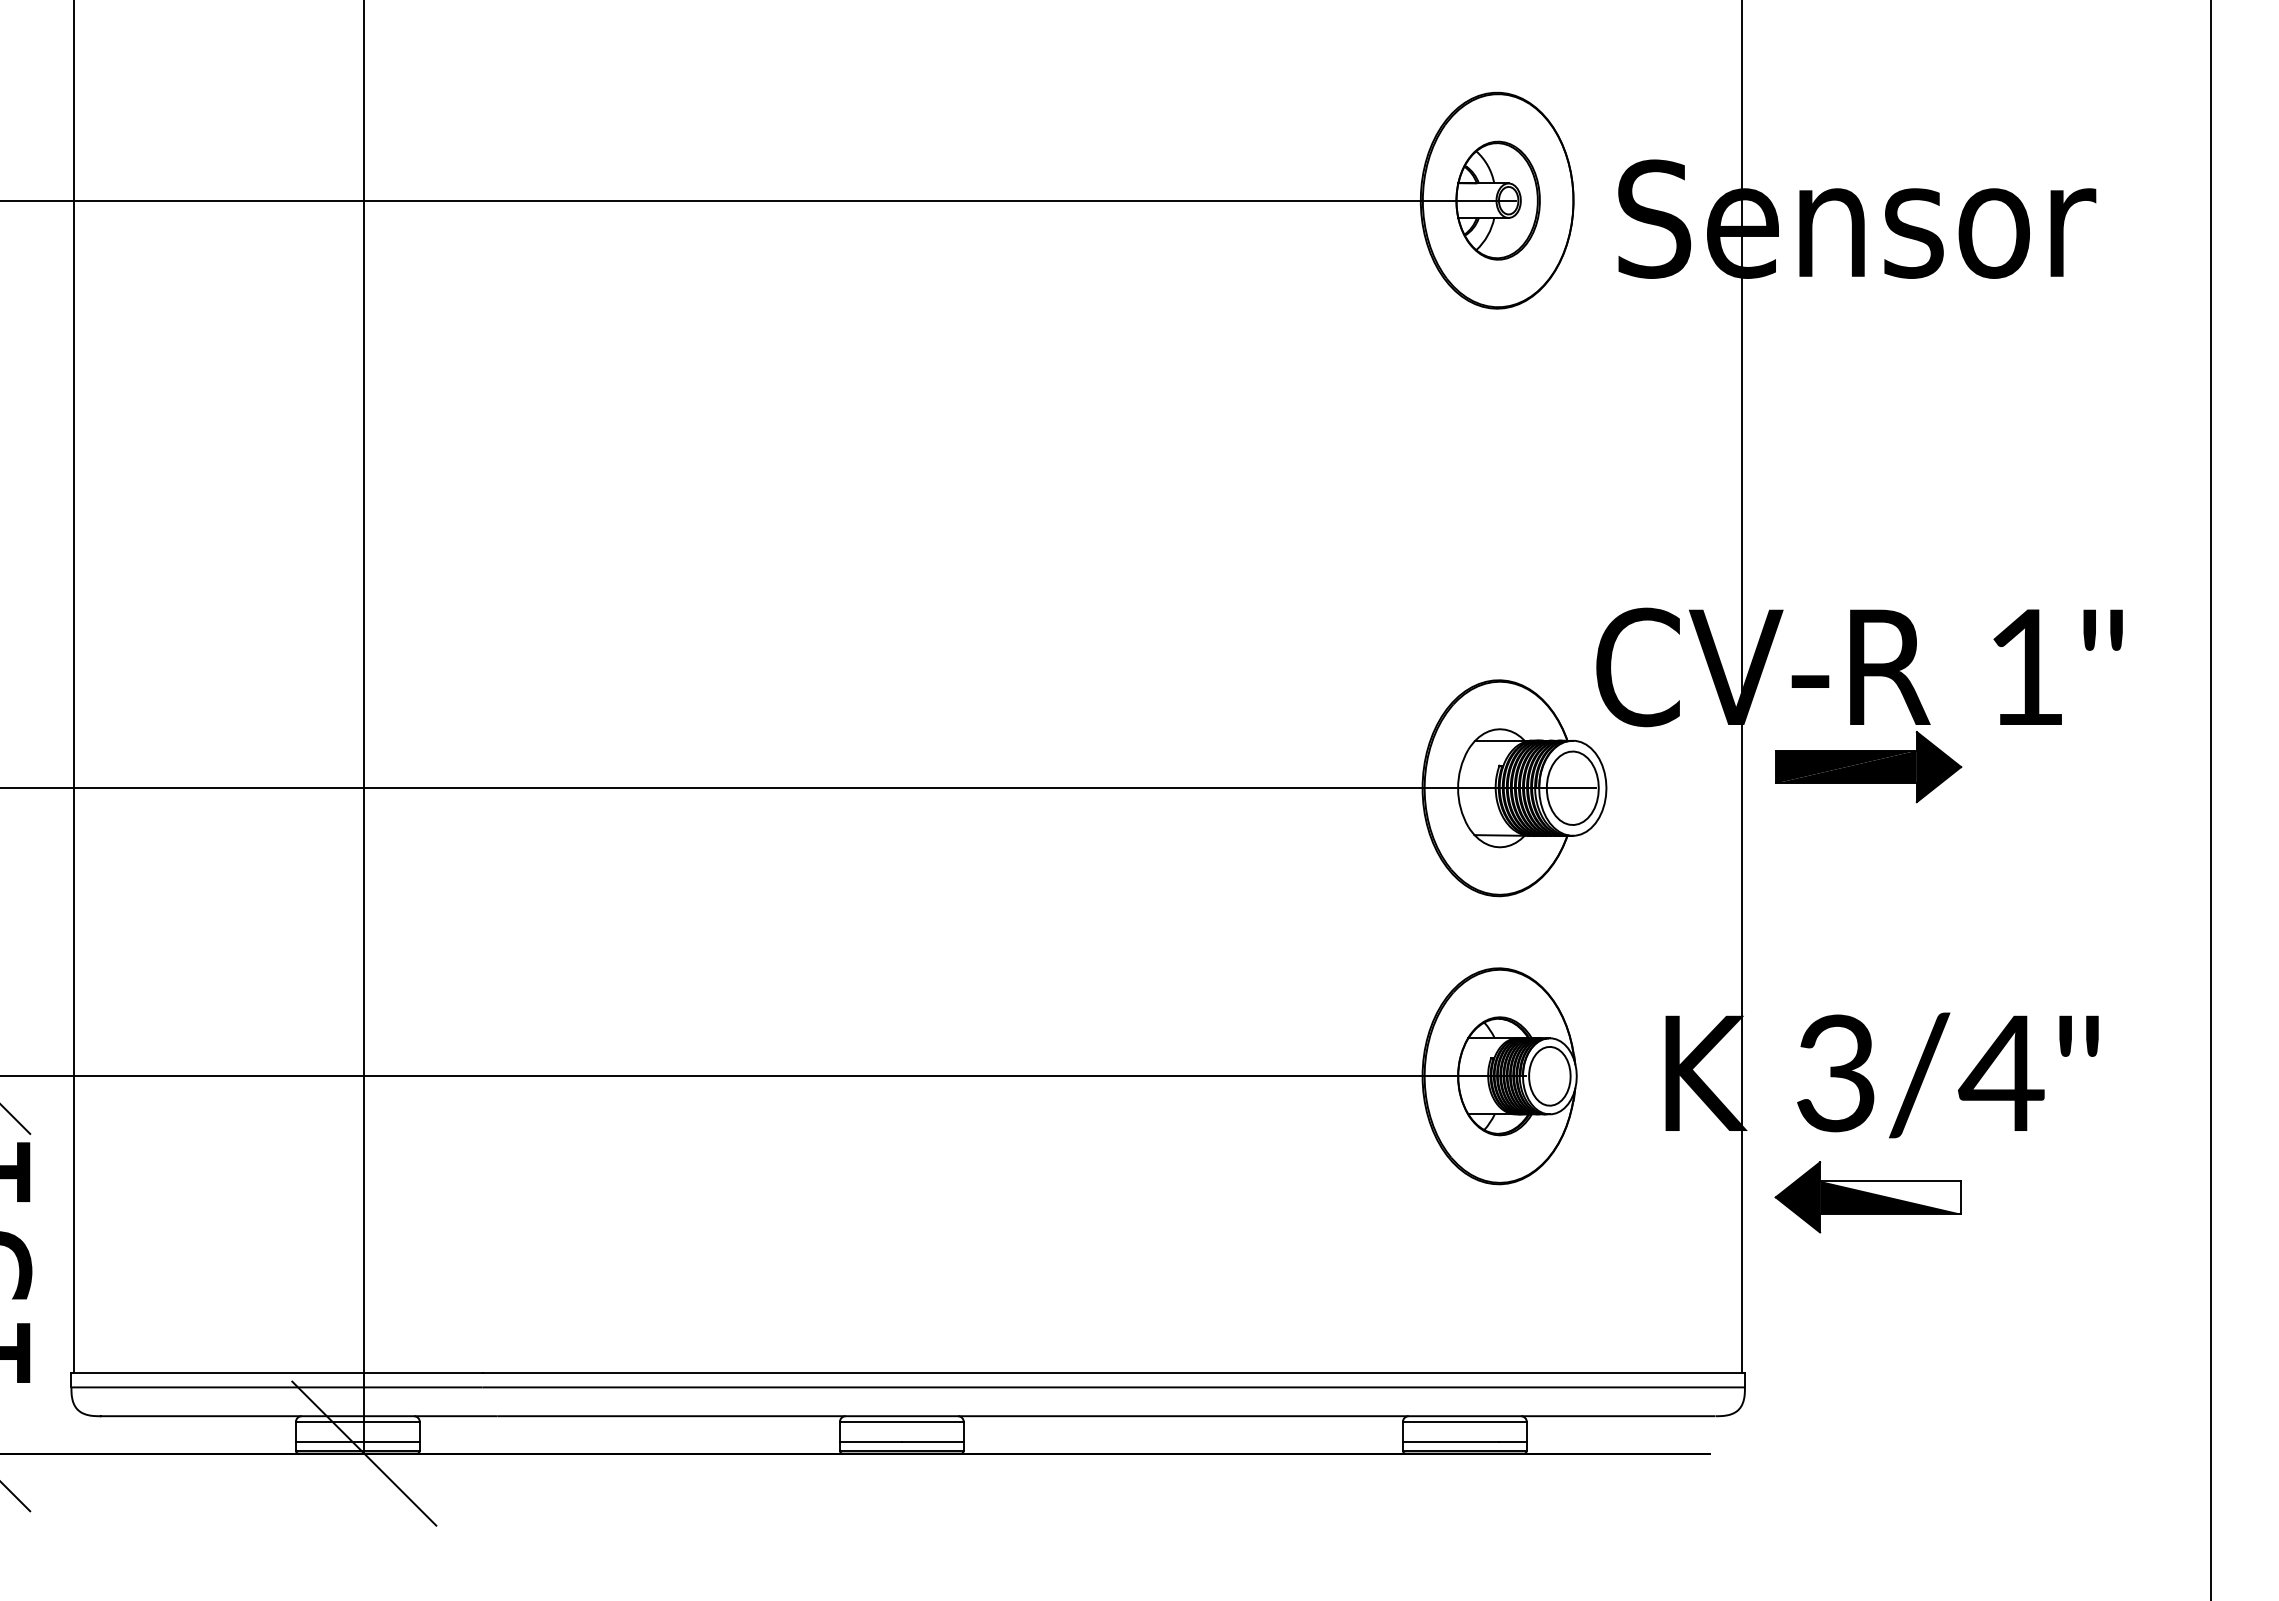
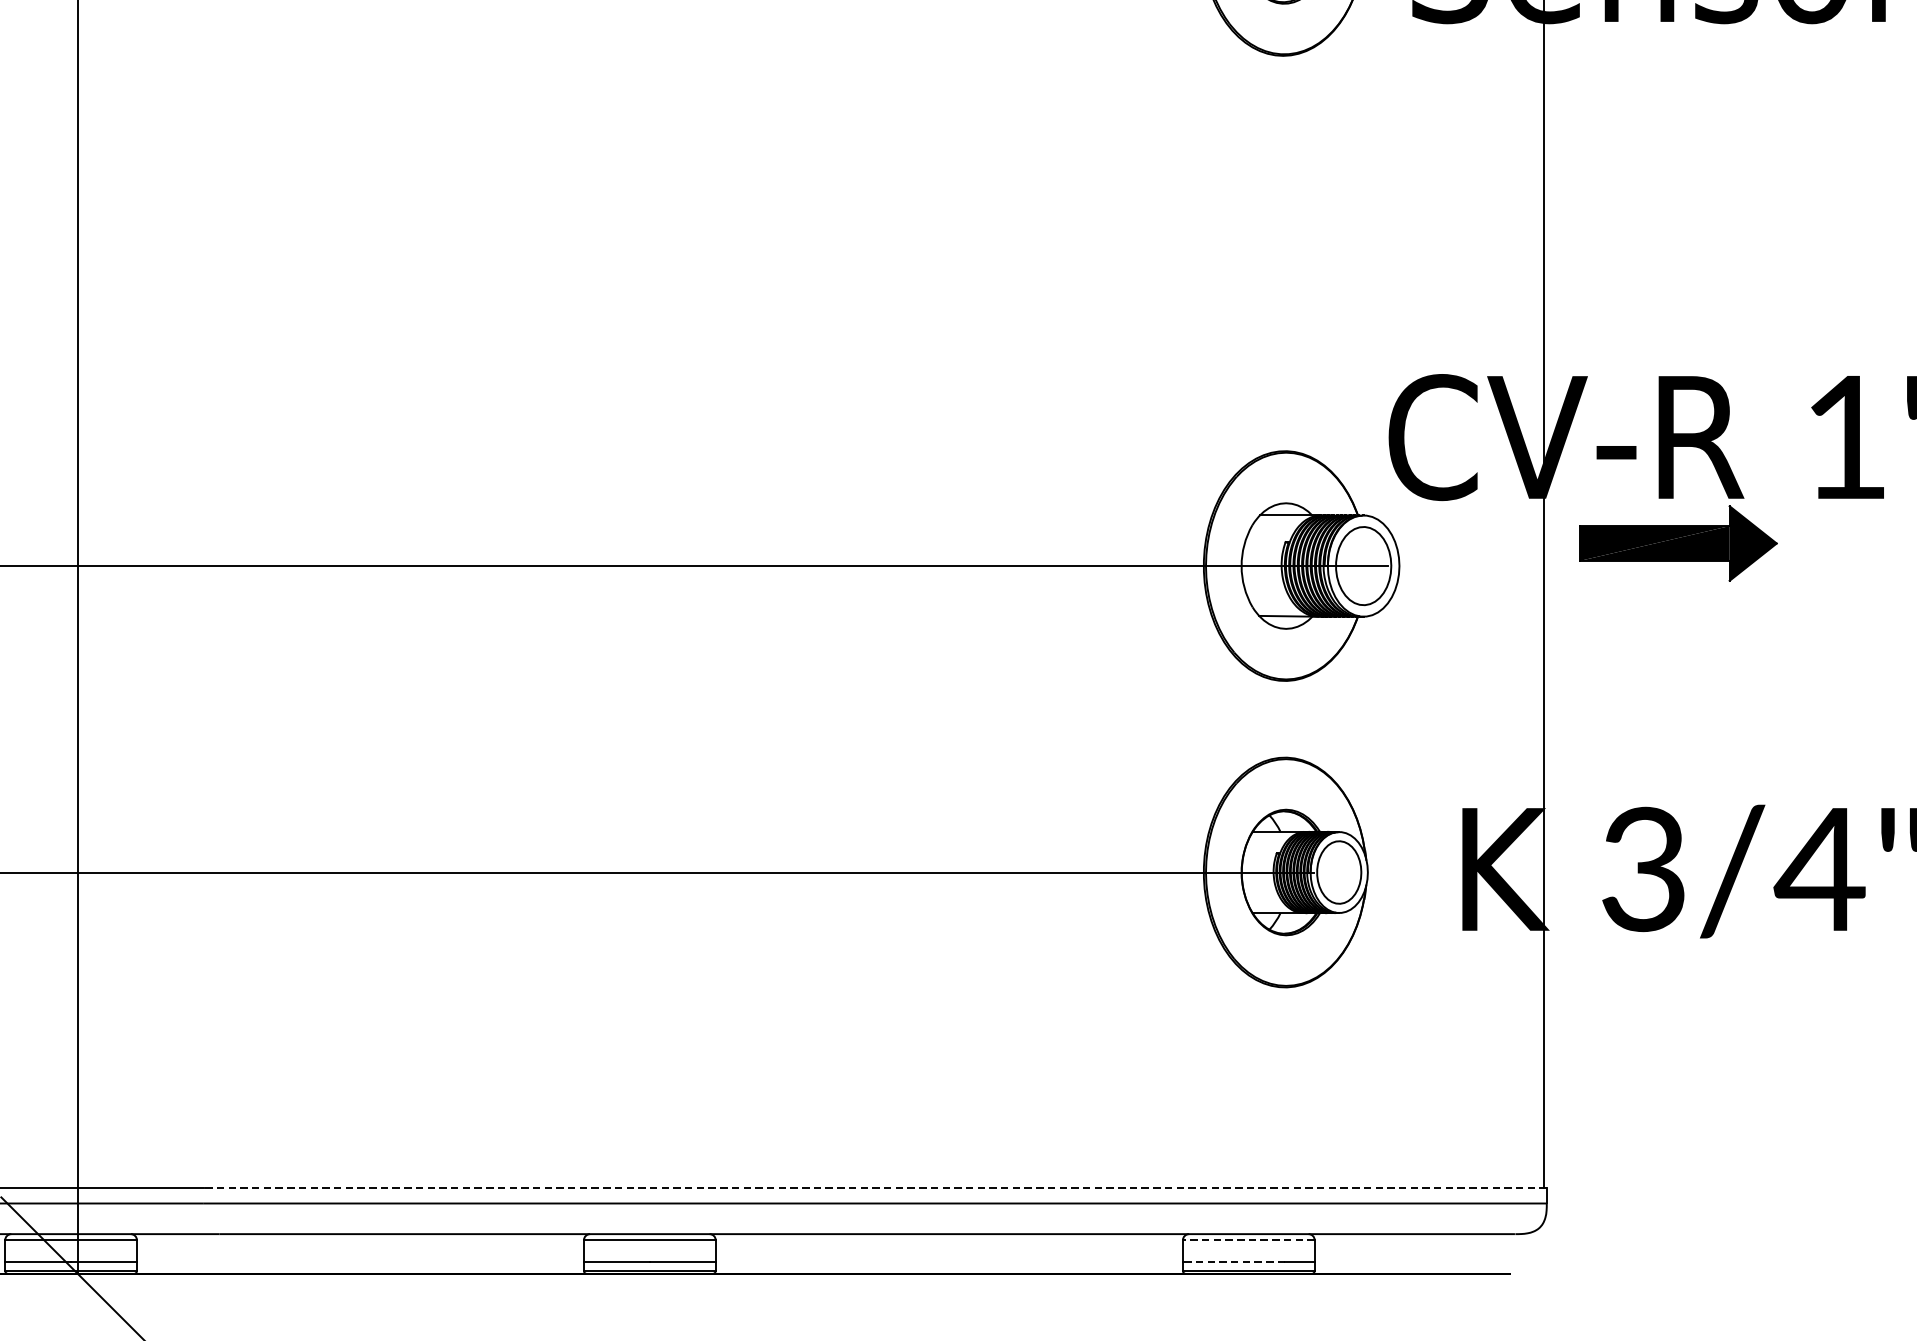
part: (1867, 1197) -> (1677, 1001), removed
line: (1113, 1373) -> (875, 1188), solid -> dashed
line: (1464, 1421) -> (1248, 1239), solid -> dashed
line: (1450, 1442) -> (1233, 1262), solid -> dashed

